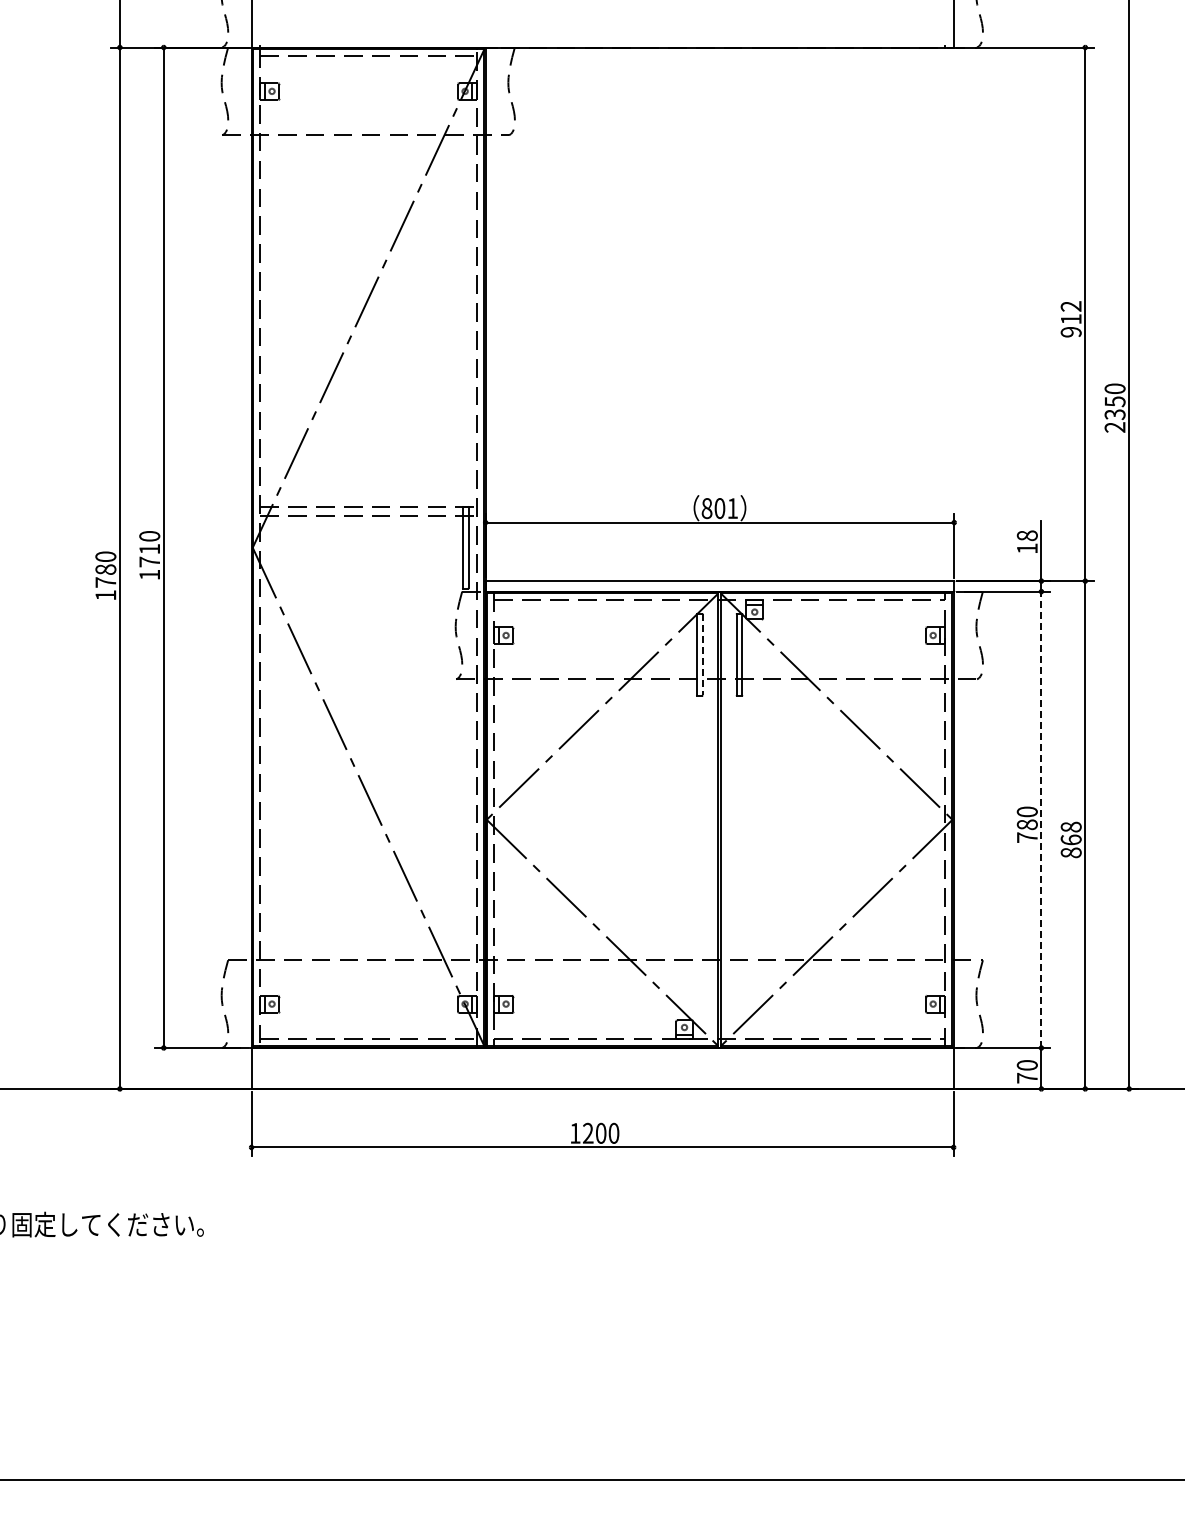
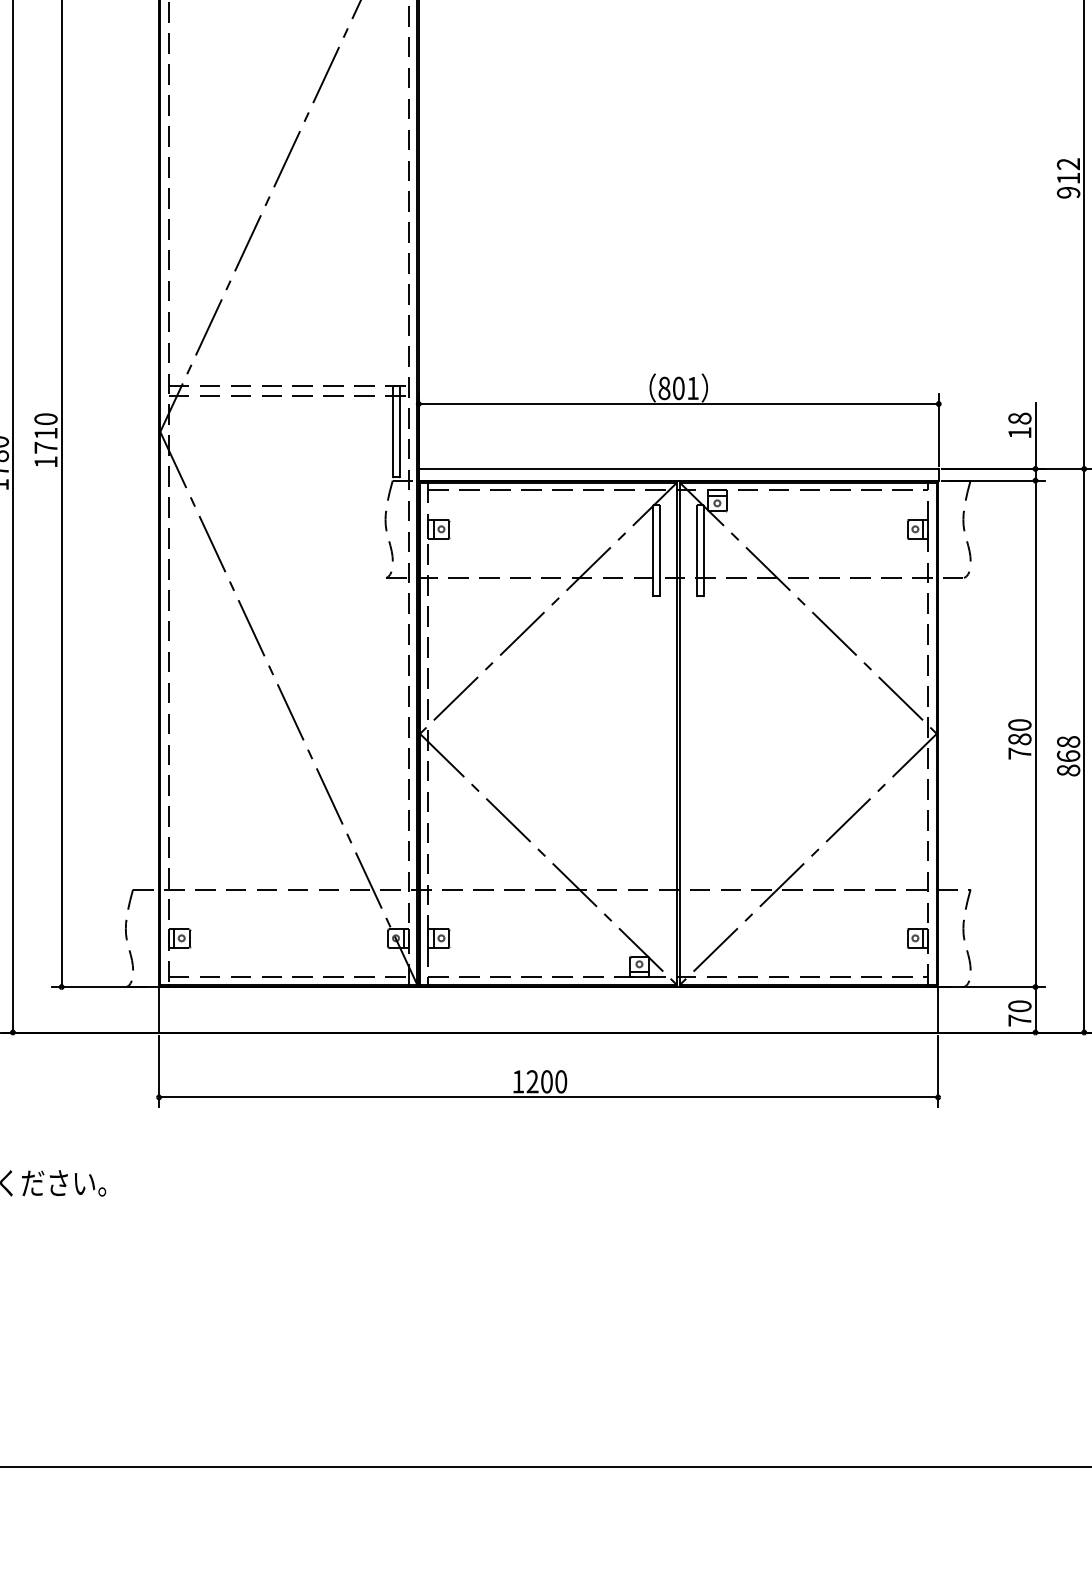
line: (702, 655) -> (659, 551), dashed -> solid
line: (1041, 819) -> (1035, 733), dashed -> solid

